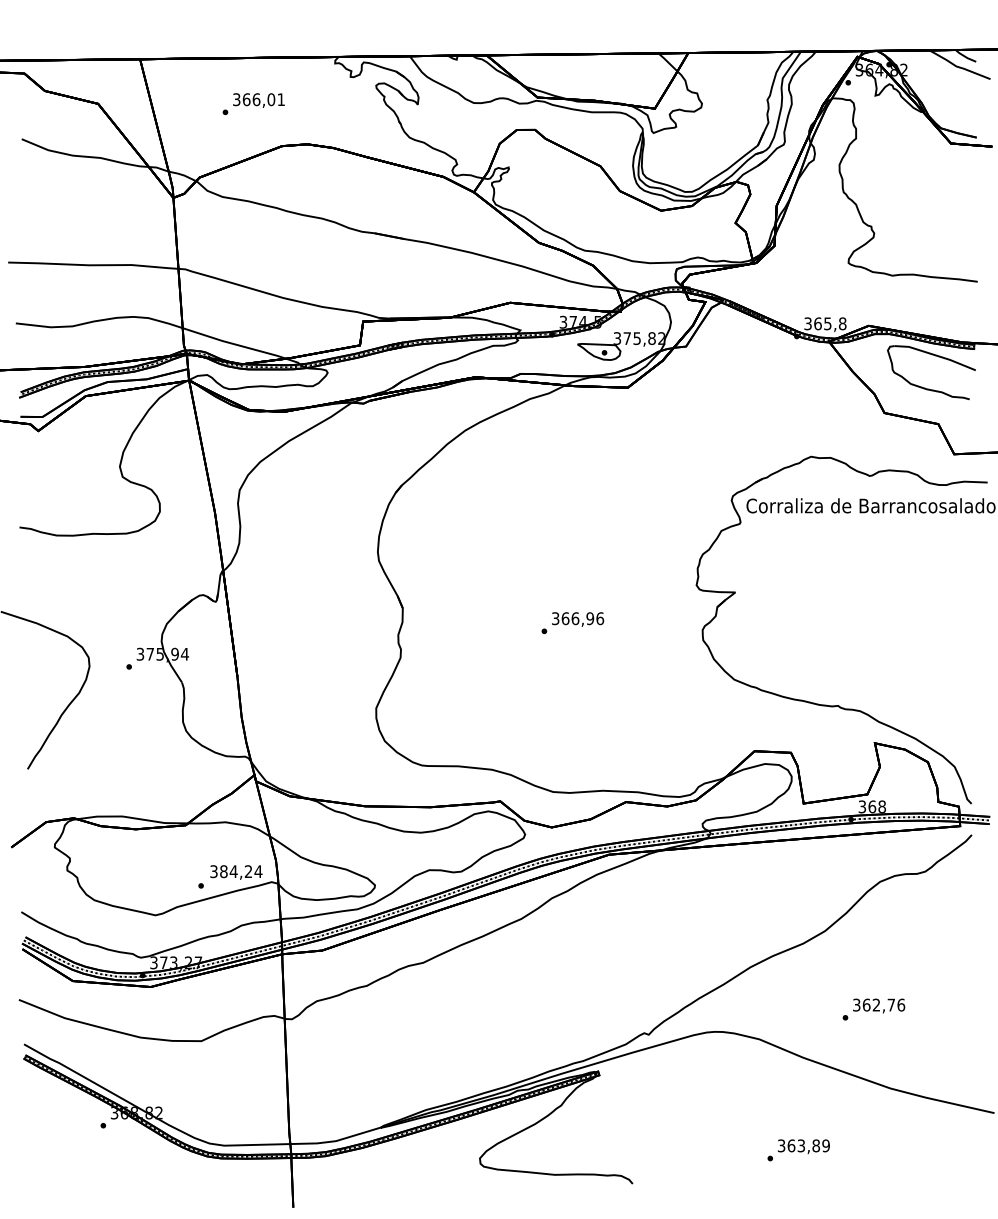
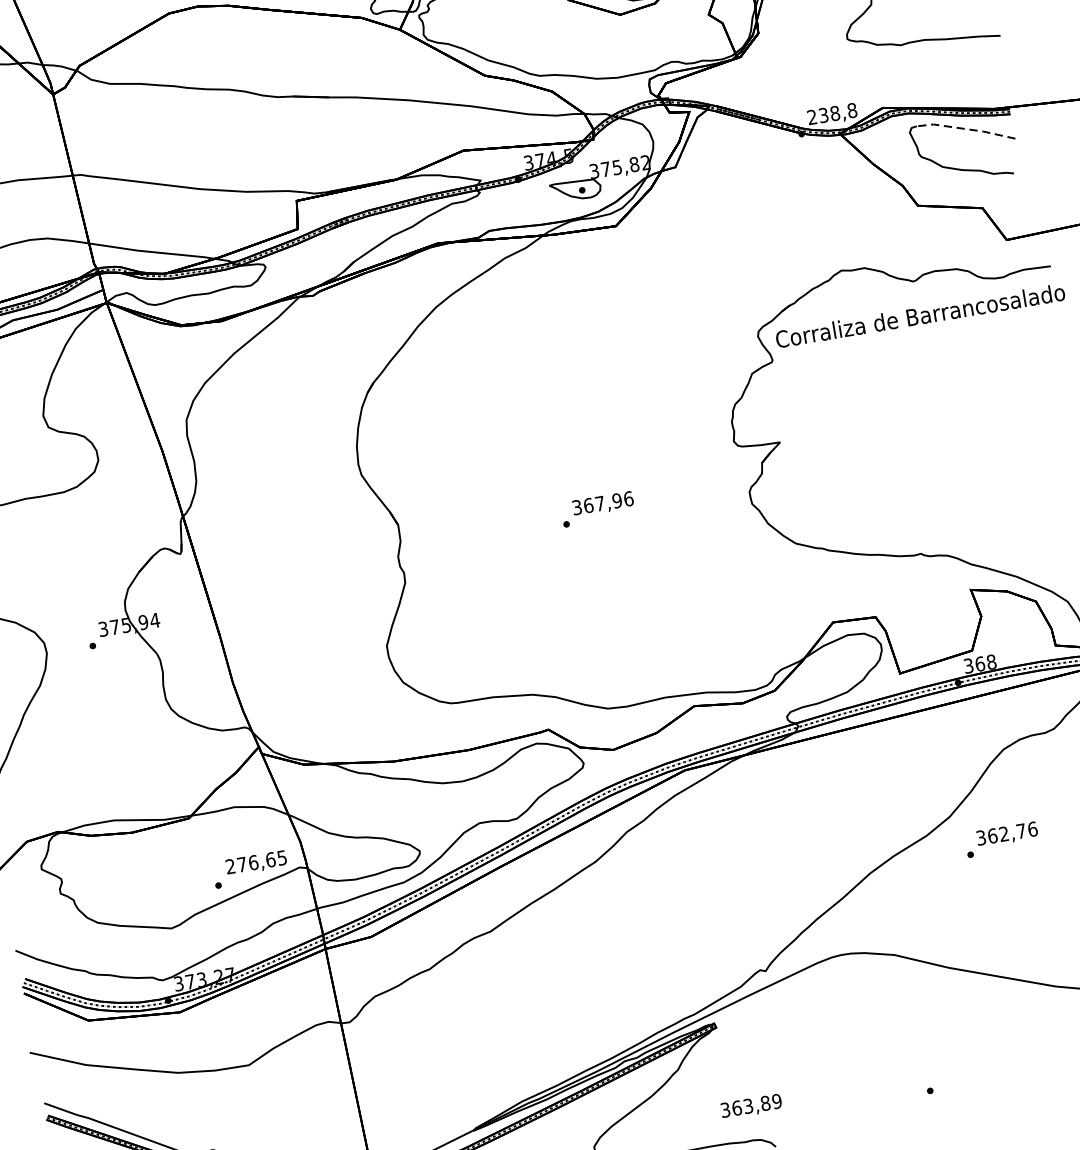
text: (817, 323) -> (823, 115), 365,8 -> 238,8
line: (935, 355) -> (965, 129), solid -> dashed
text: (575, 618) -> (600, 503), 366,96 -> 367,96
text: (236, 871) -> (256, 862), 384,24 -> 276,65
text: (873, 1009) -> (1001, 839), moved
text: (803, 1146) -> (751, 1106), moved

